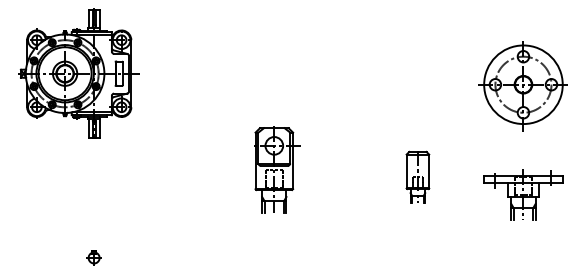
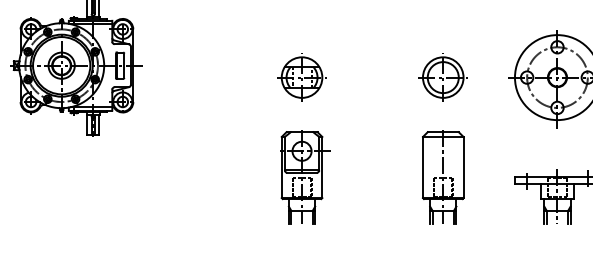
part: (287, 84) -> (302, 77), added
part: (417, 84) -> (442, 77), added
part: (277, 169) -> (305, 176), moved
part: (417, 176) -> (442, 176), size x1.67

